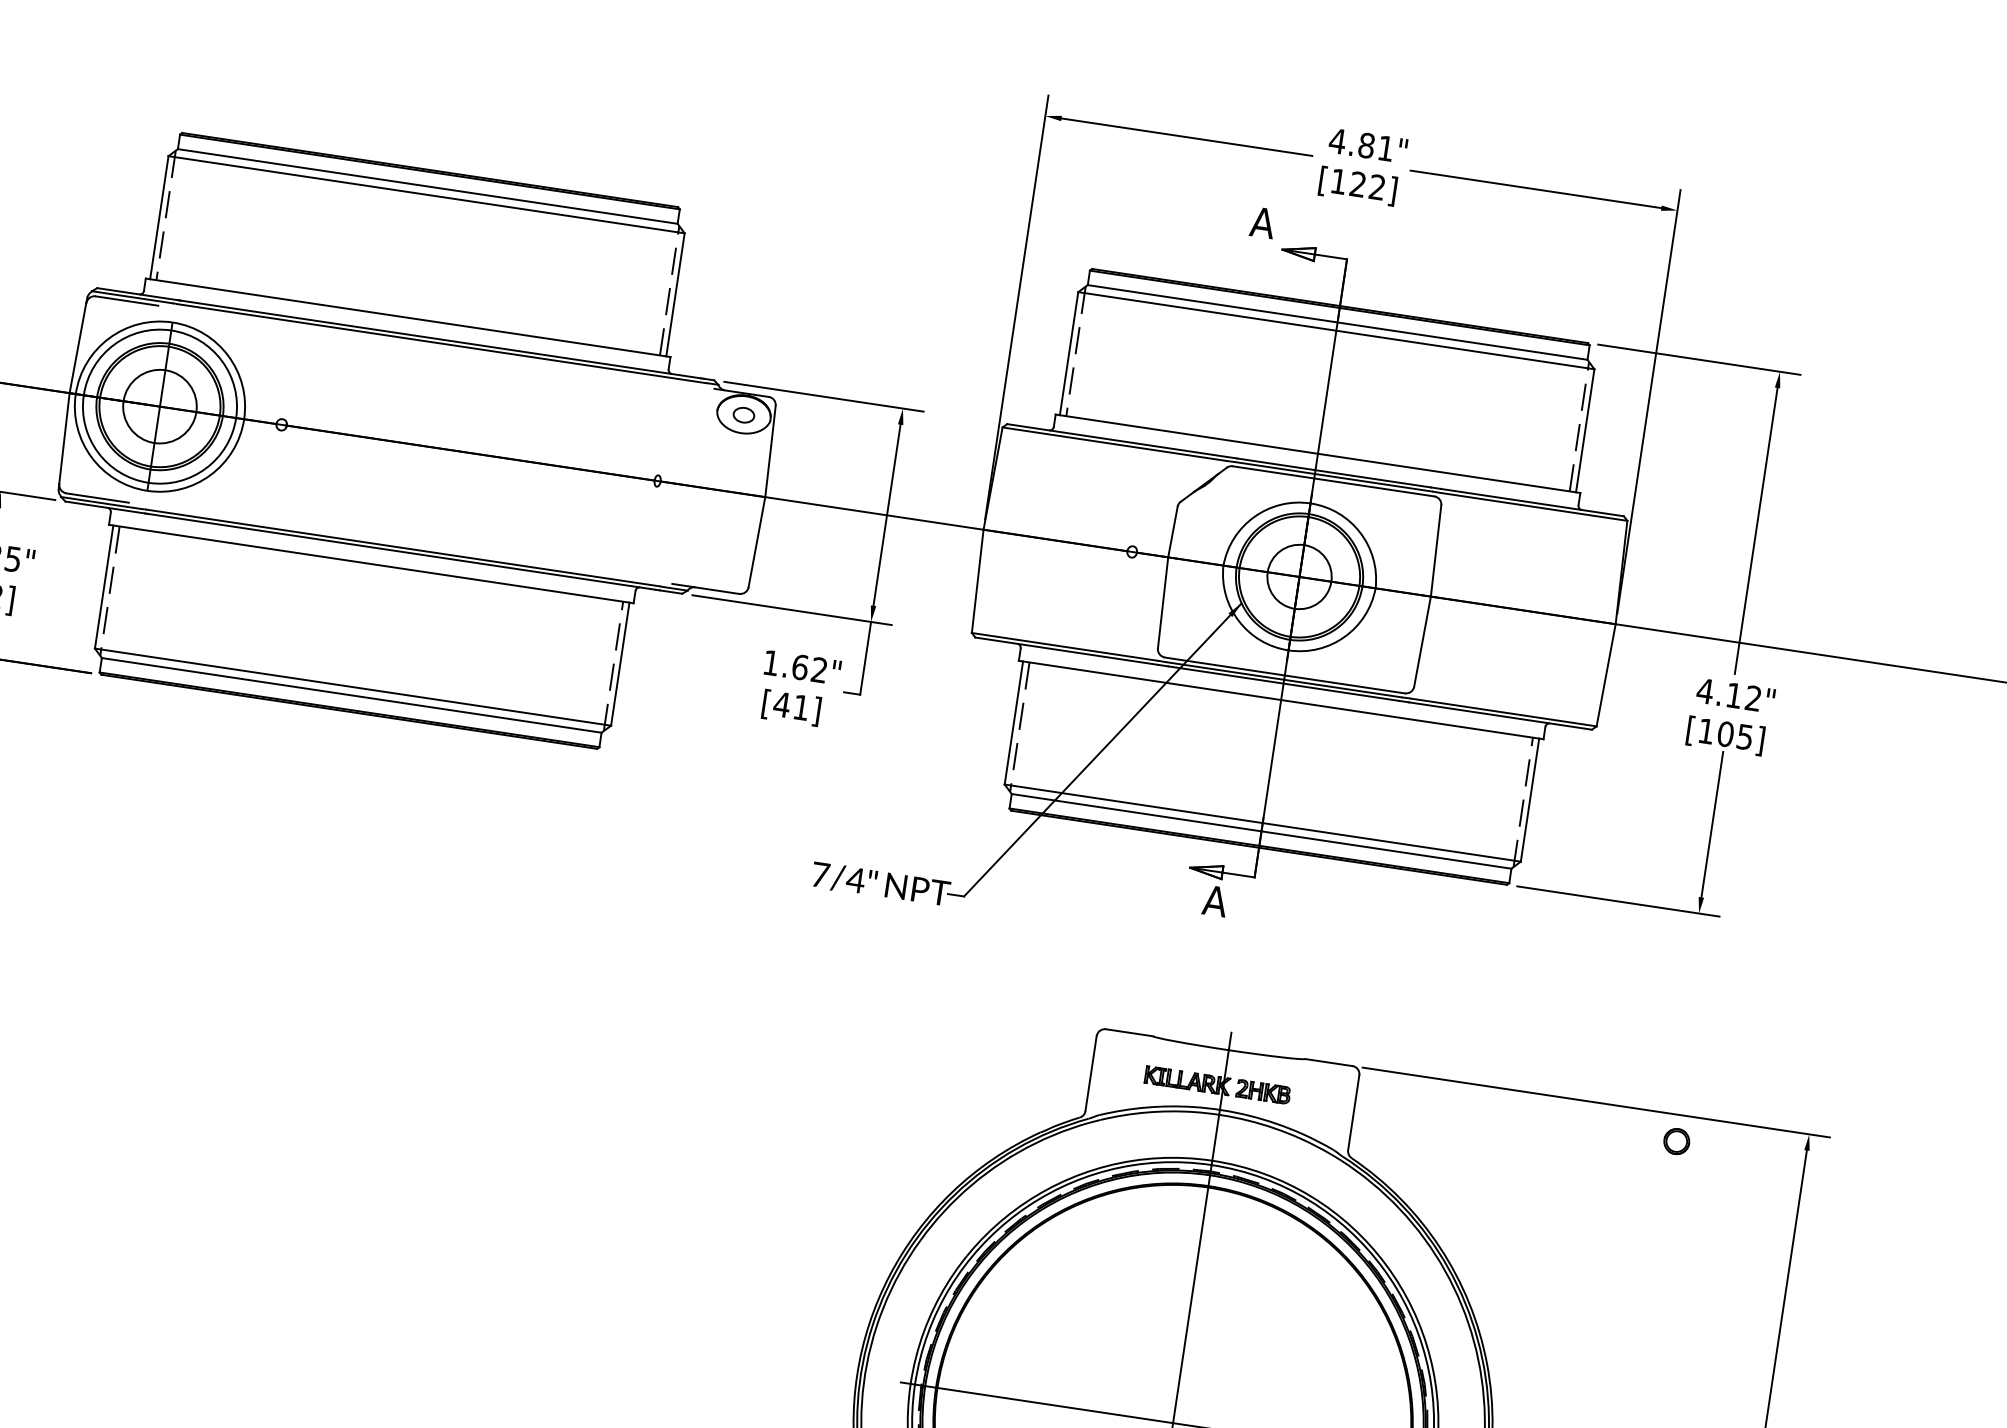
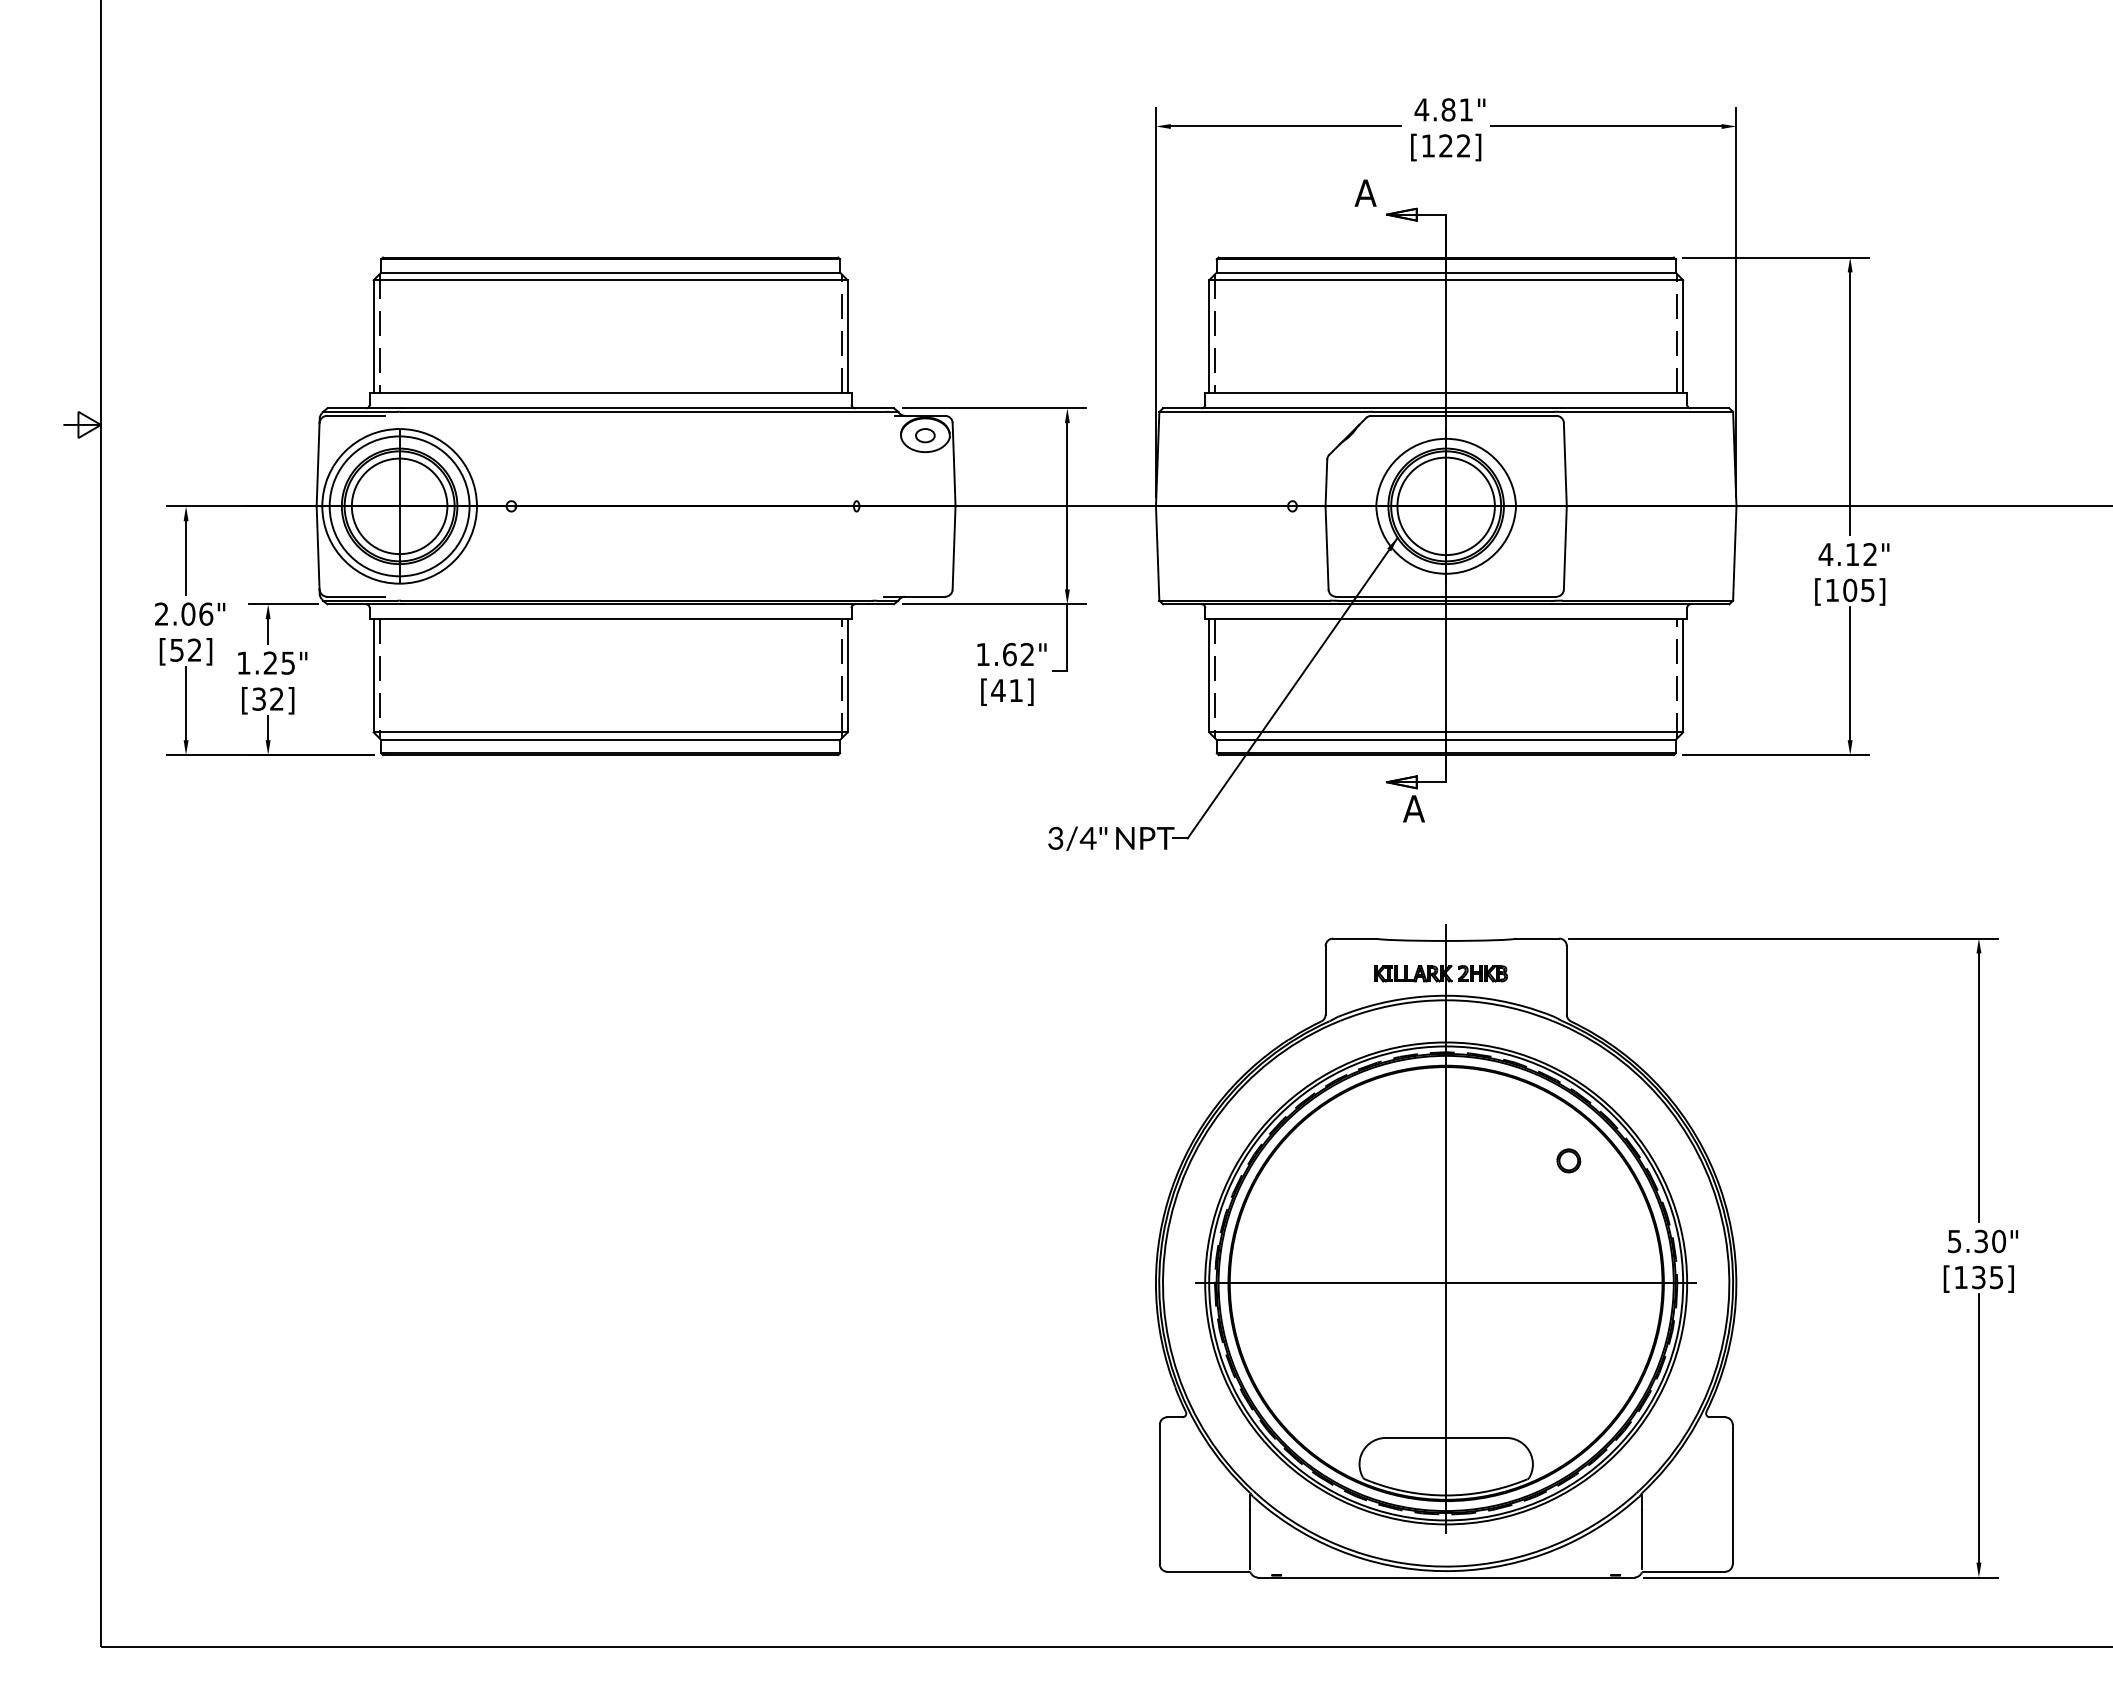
circle: (159, 406) -> (399, 506), size x1.43
circle: (1298, 577) -> (1445, 506), size x1.67
text: (820, 873) -> (1055, 837), 7/4" -> 3/4"
part: (1676, 1141) -> (1568, 1160), moved

